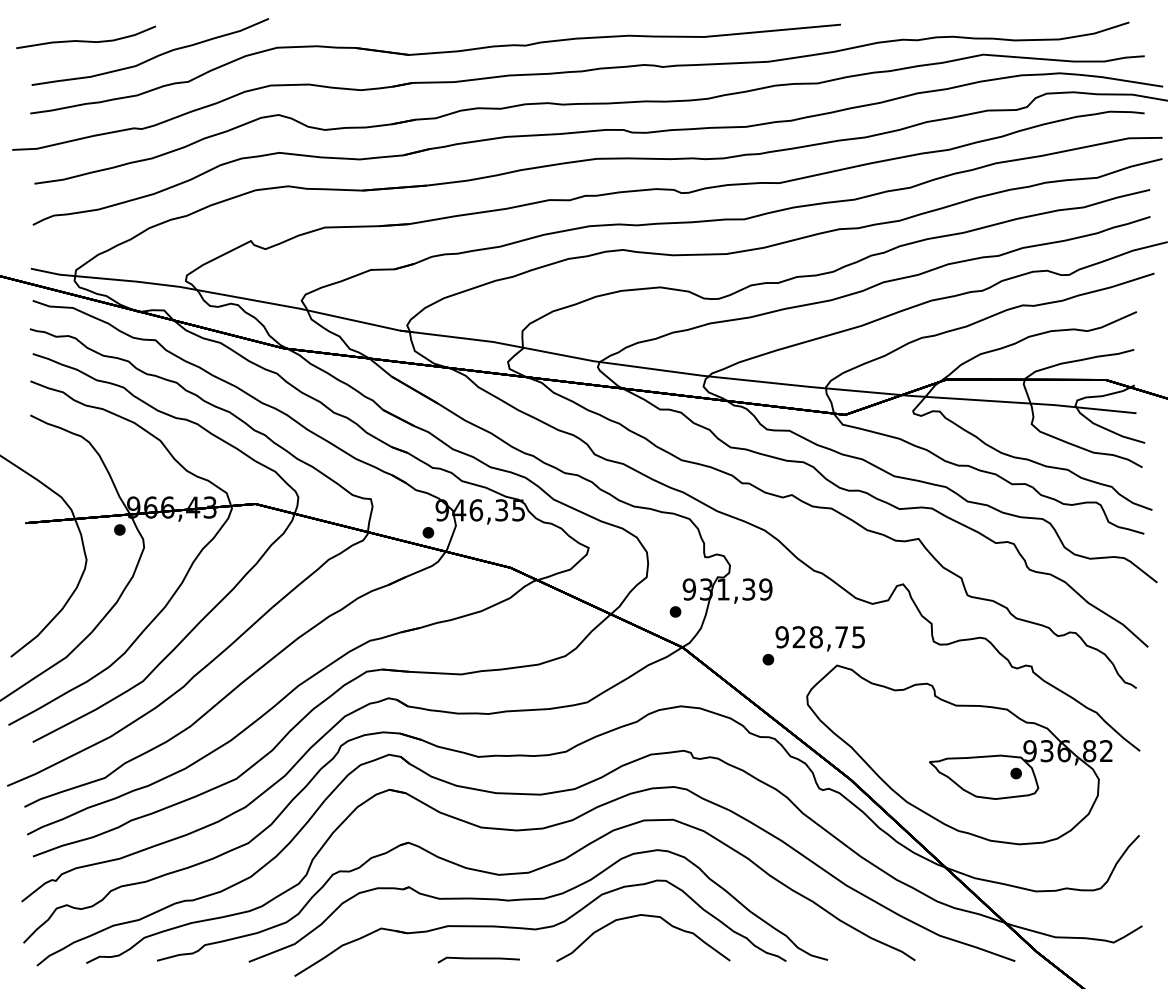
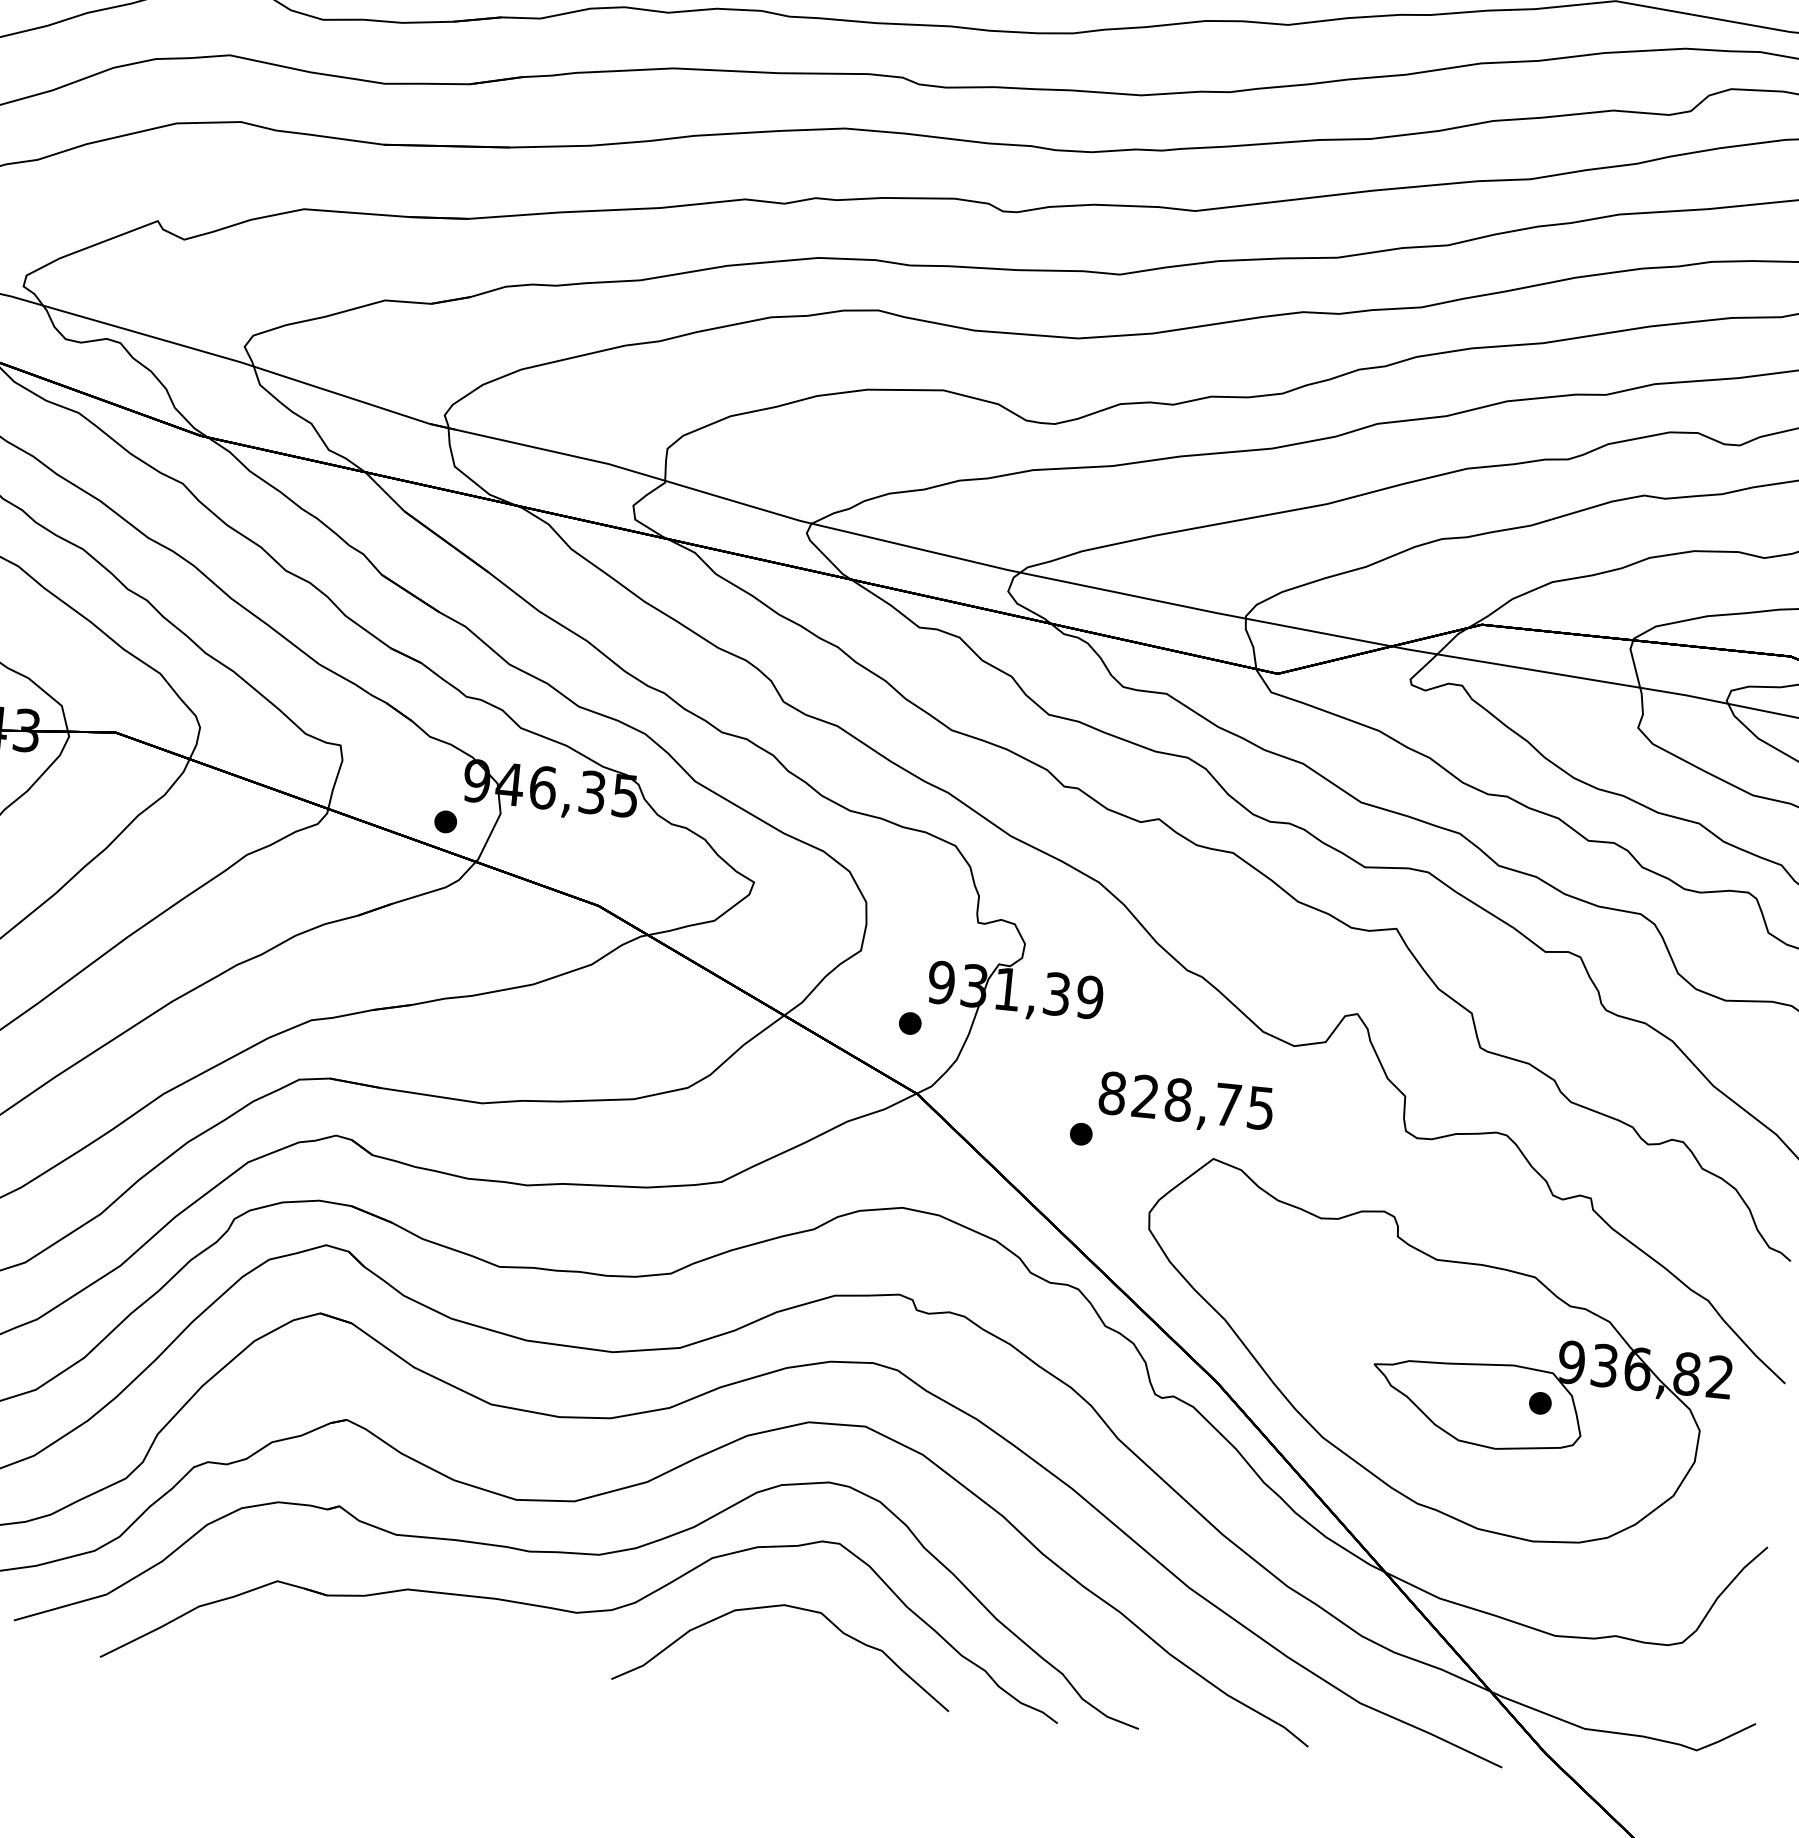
text: (781, 637) -> (1111, 1093), 928,75 -> 828,75
line: (478, 959) -> (460, 1660), removed

